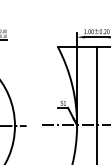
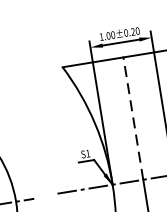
line: (96, 85) -> (132, 117), solid -> dashed

